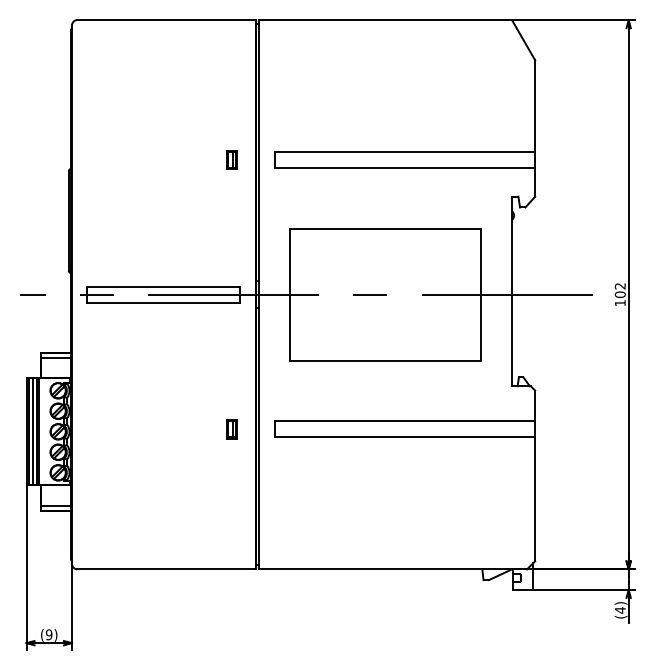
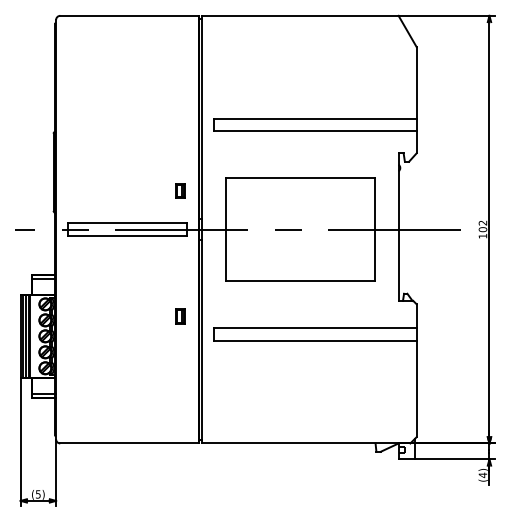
part: (231, 159) -> (180, 190), moved
part: (231, 429) -> (180, 316), moved
text: (48, 634) -> (37, 494), (9) -> (5)

